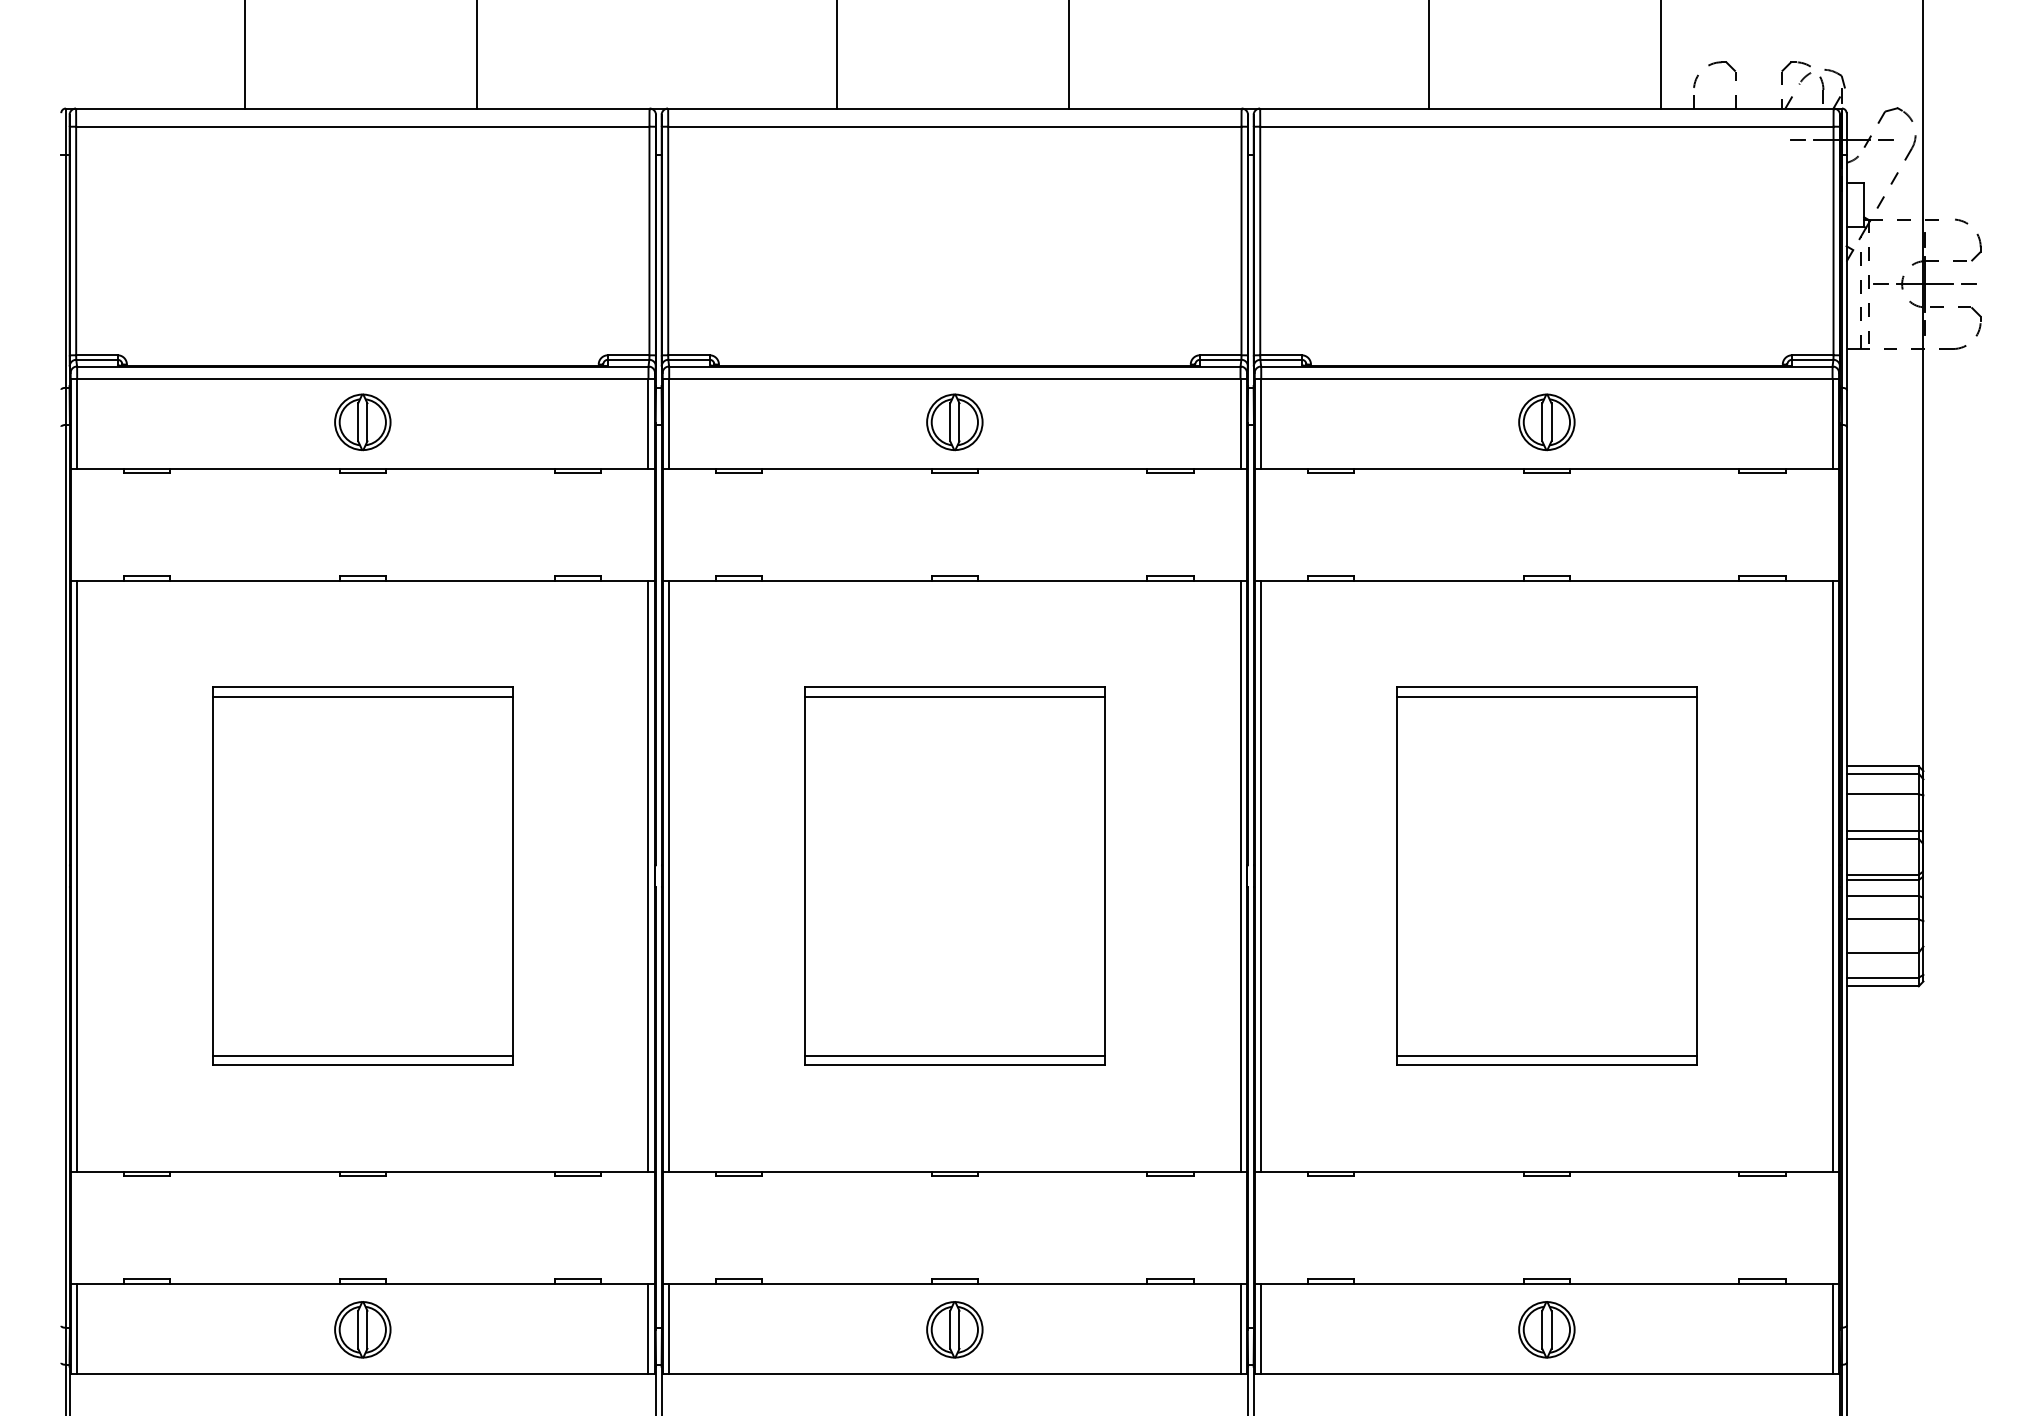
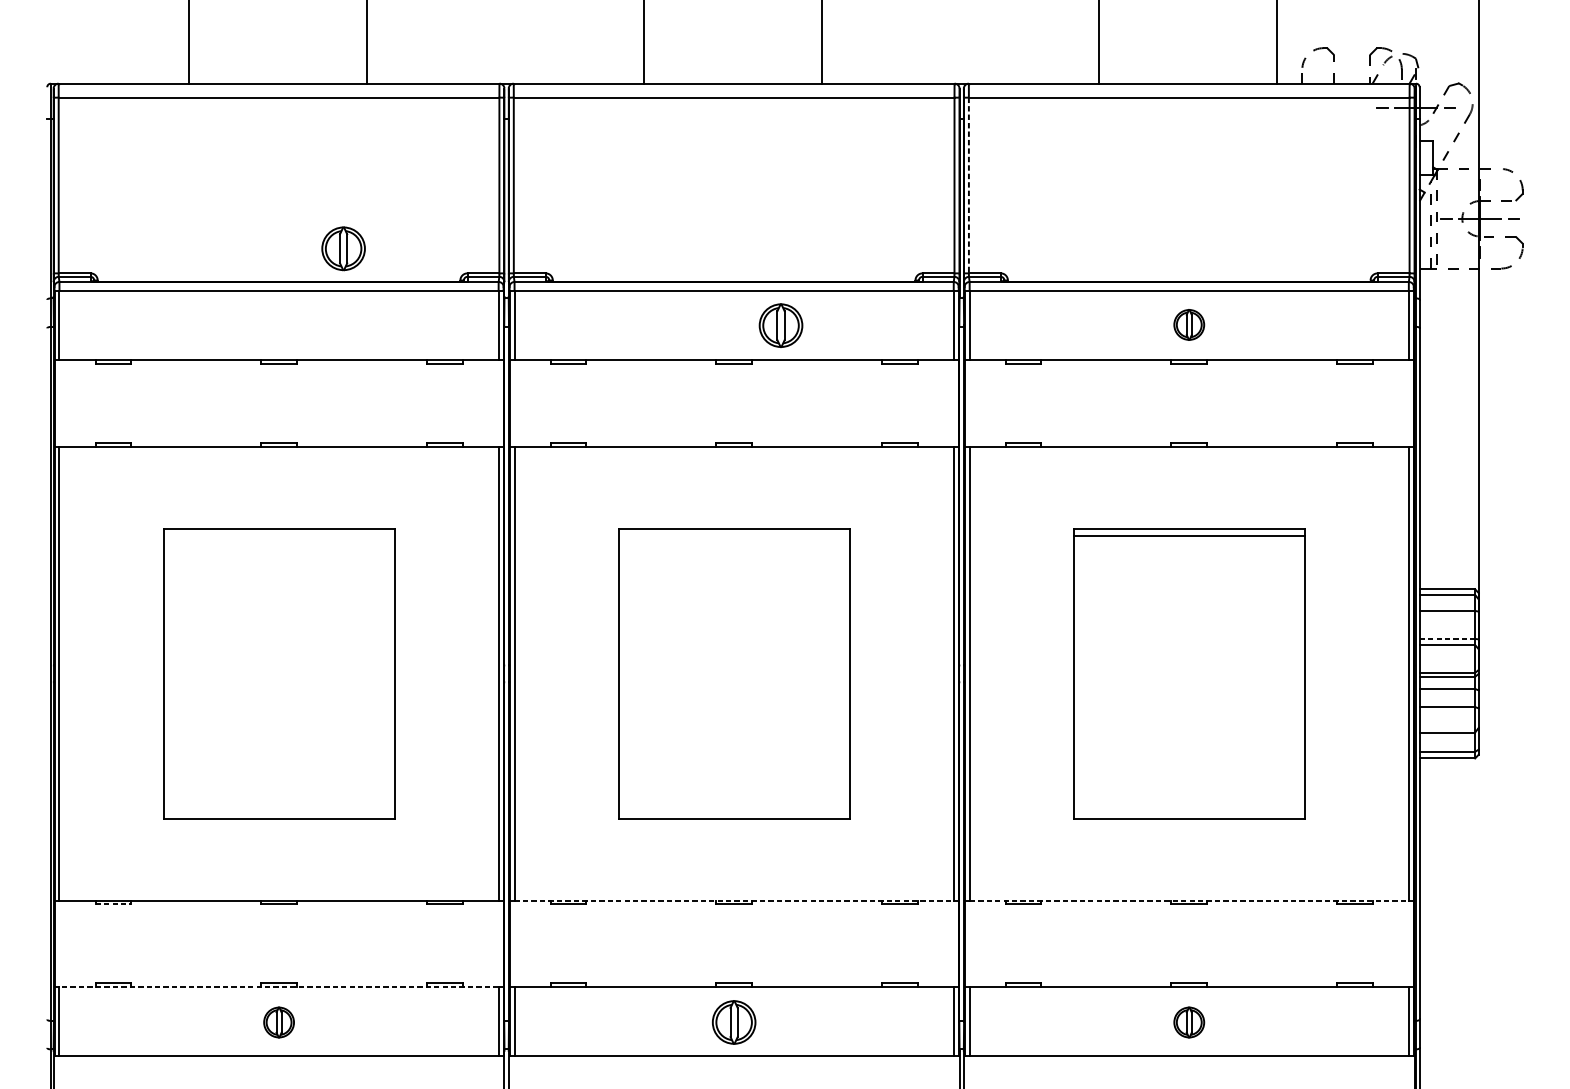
line: (1260, 241) -> (969, 185), solid -> dashed
part: (362, 422) -> (343, 248), moved
part: (954, 422) -> (780, 325), moved
part: (1546, 422) -> (1188, 325), size x0.7
line: (362, 696) -> (278, 535), removed
line: (954, 696) -> (733, 535), removed
line: (1883, 830) -> (1448, 638), solid -> dashed
line: (362, 1055) -> (278, 811), removed
line: (954, 1055) -> (733, 811), removed
line: (1546, 1055) -> (1188, 811), removed
line: (954, 1171) -> (733, 900), solid -> dashed
line: (1546, 1171) -> (1188, 900), solid -> dashed
line: (147, 1176) -> (113, 904), solid -> dashed
line: (362, 1283) -> (278, 986), solid -> dashed
part: (362, 1329) -> (278, 1022), size x0.7
part: (1546, 1329) -> (1188, 1022), size x0.7

